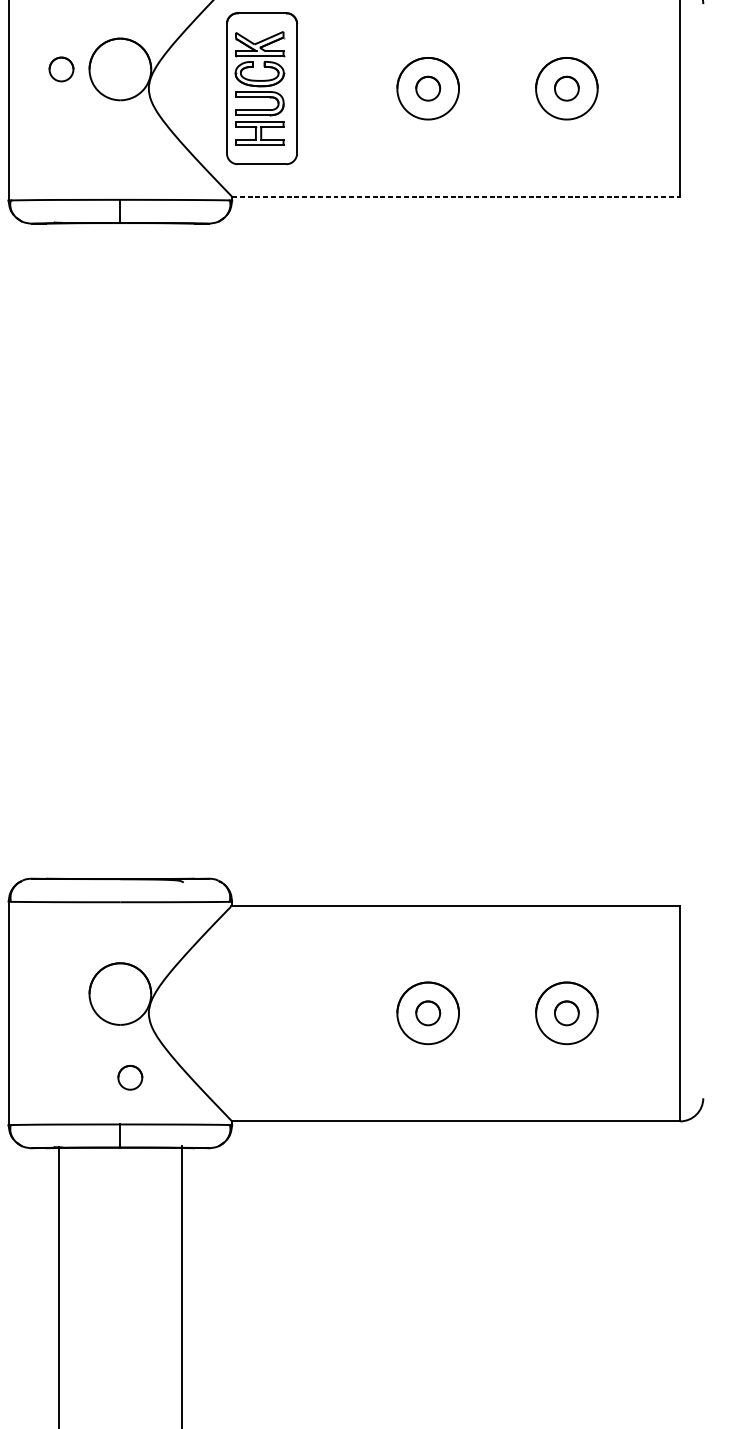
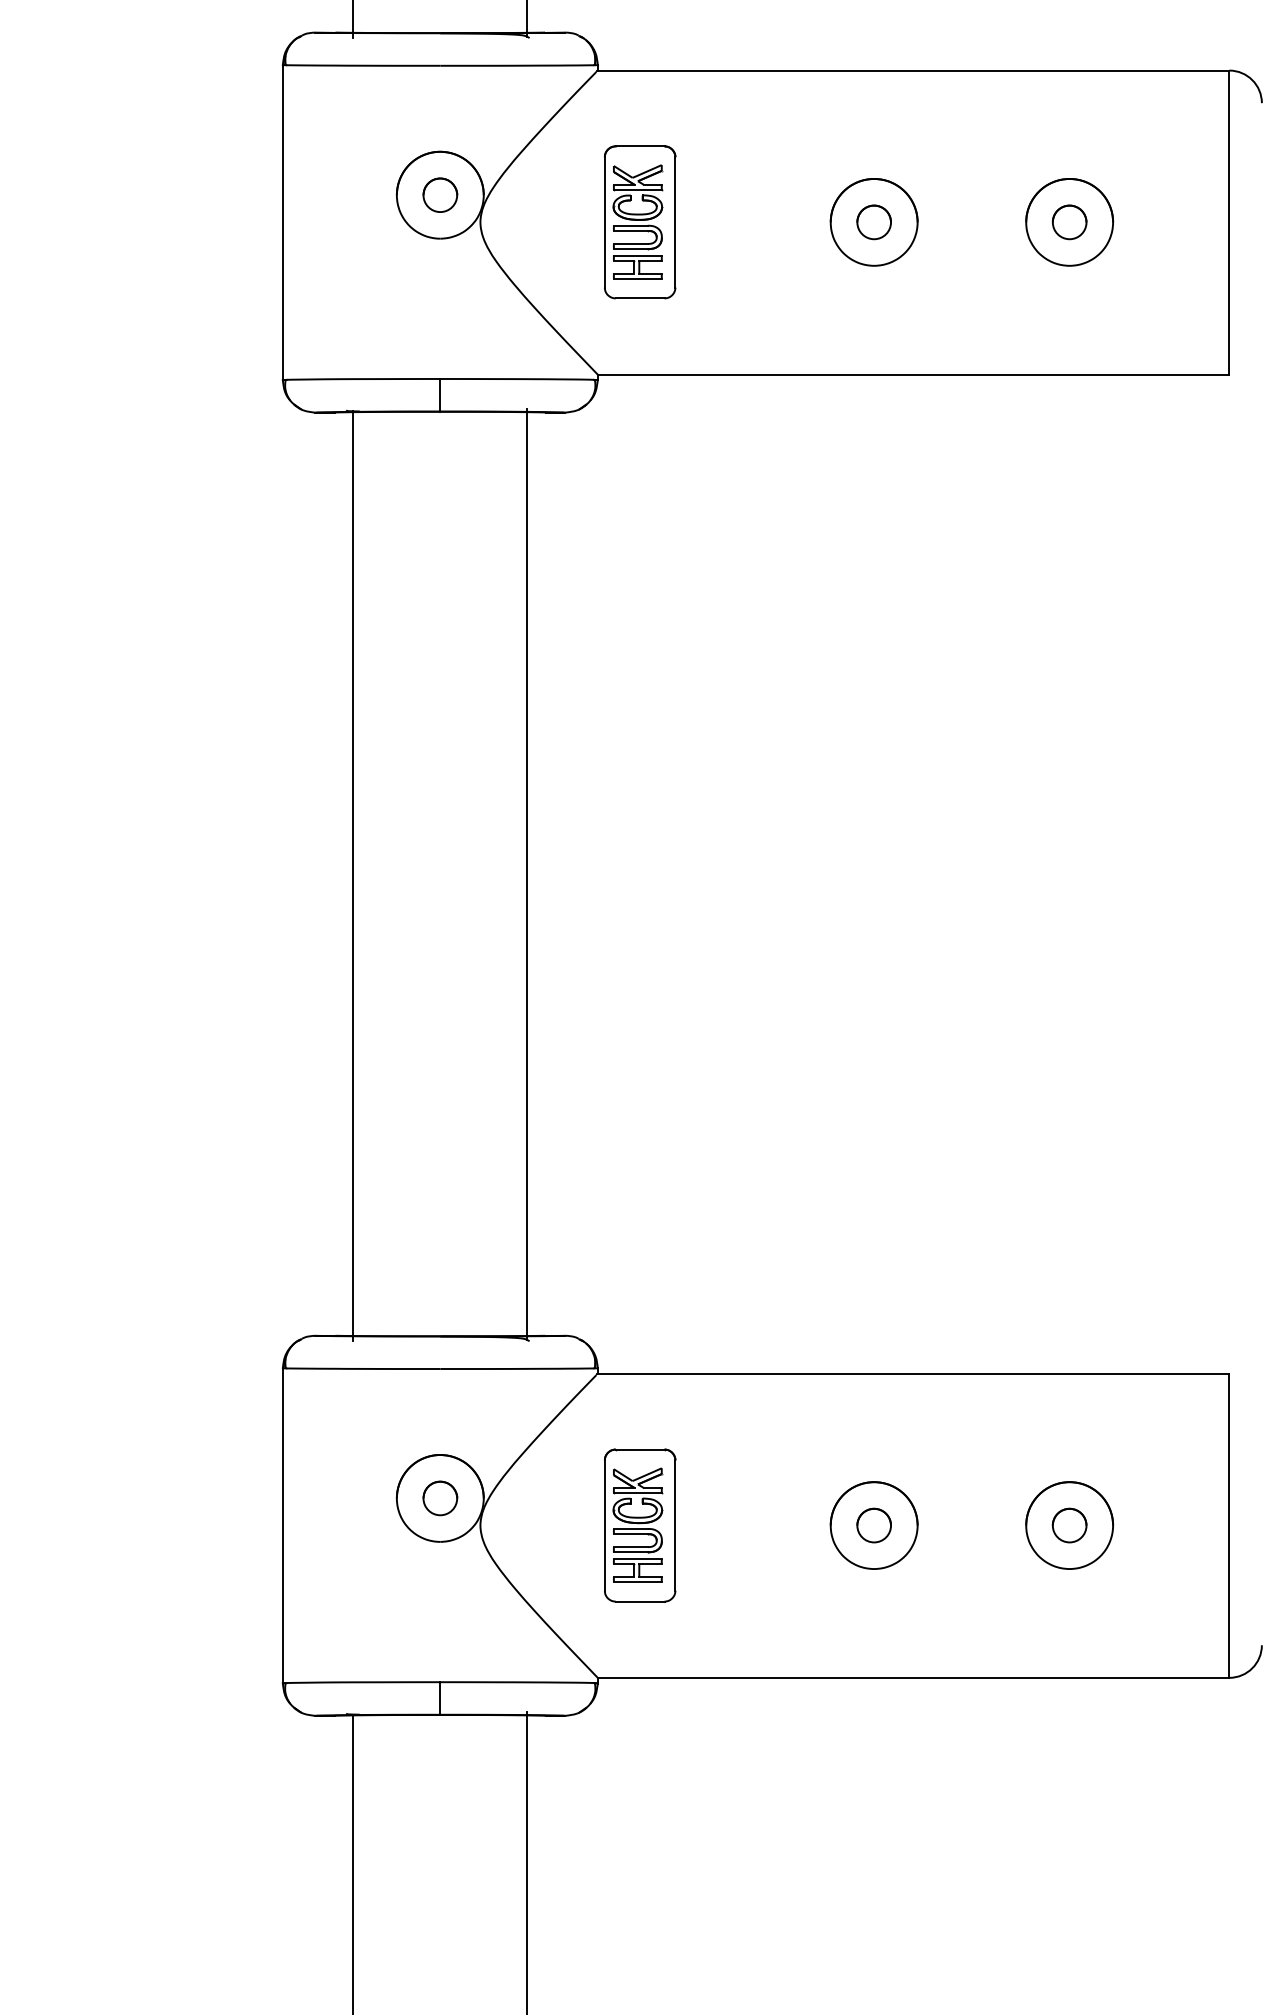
part: (61, 68) -> (440, 194), moved
part: (262, 88) -> (640, 222), size x0.71
line: (456, 196) -> (913, 374), dashed -> solid
line: (182, 551) -> (527, 874), added
line: (58, 552) -> (353, 876), added
part: (262, 1013) -> (640, 1525), added
part: (130, 1077) -> (440, 1498), moved

